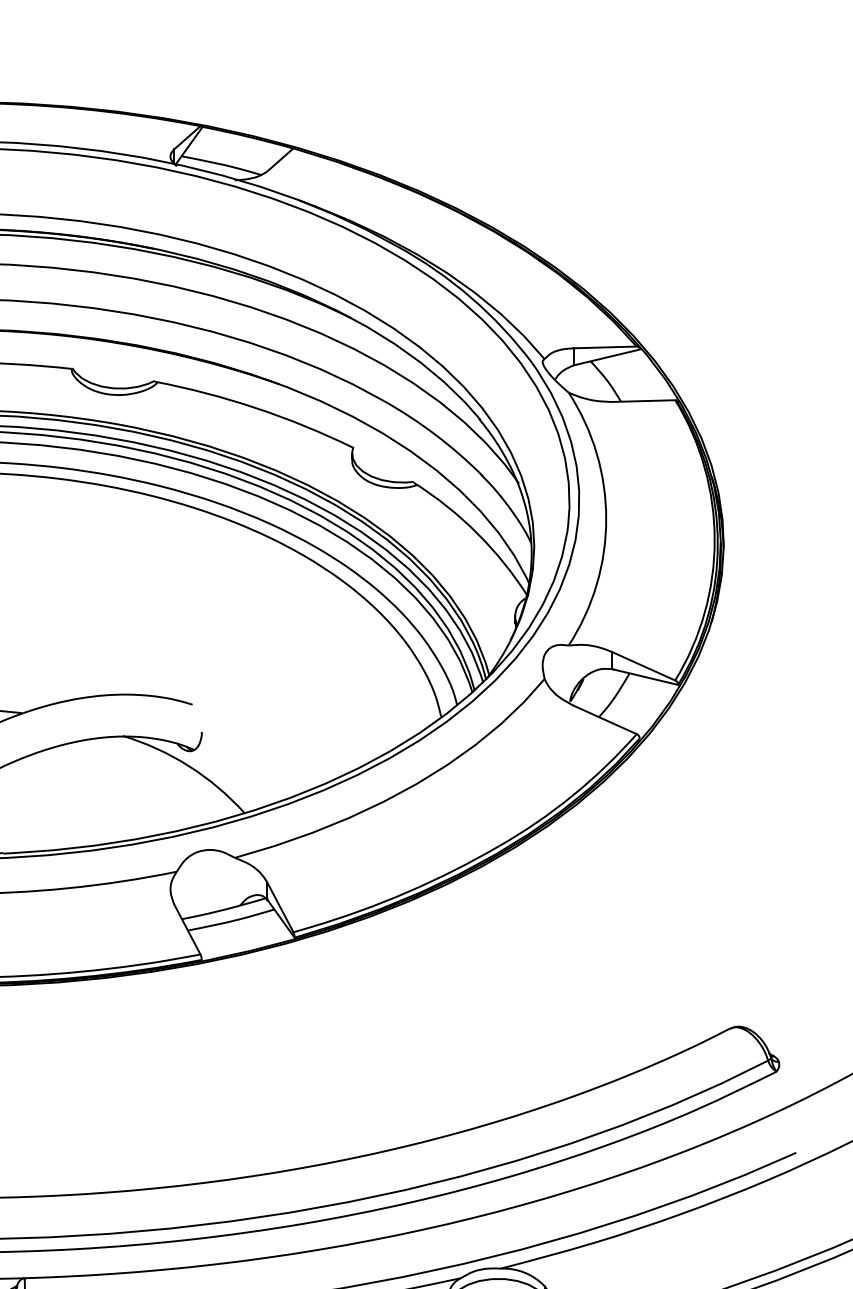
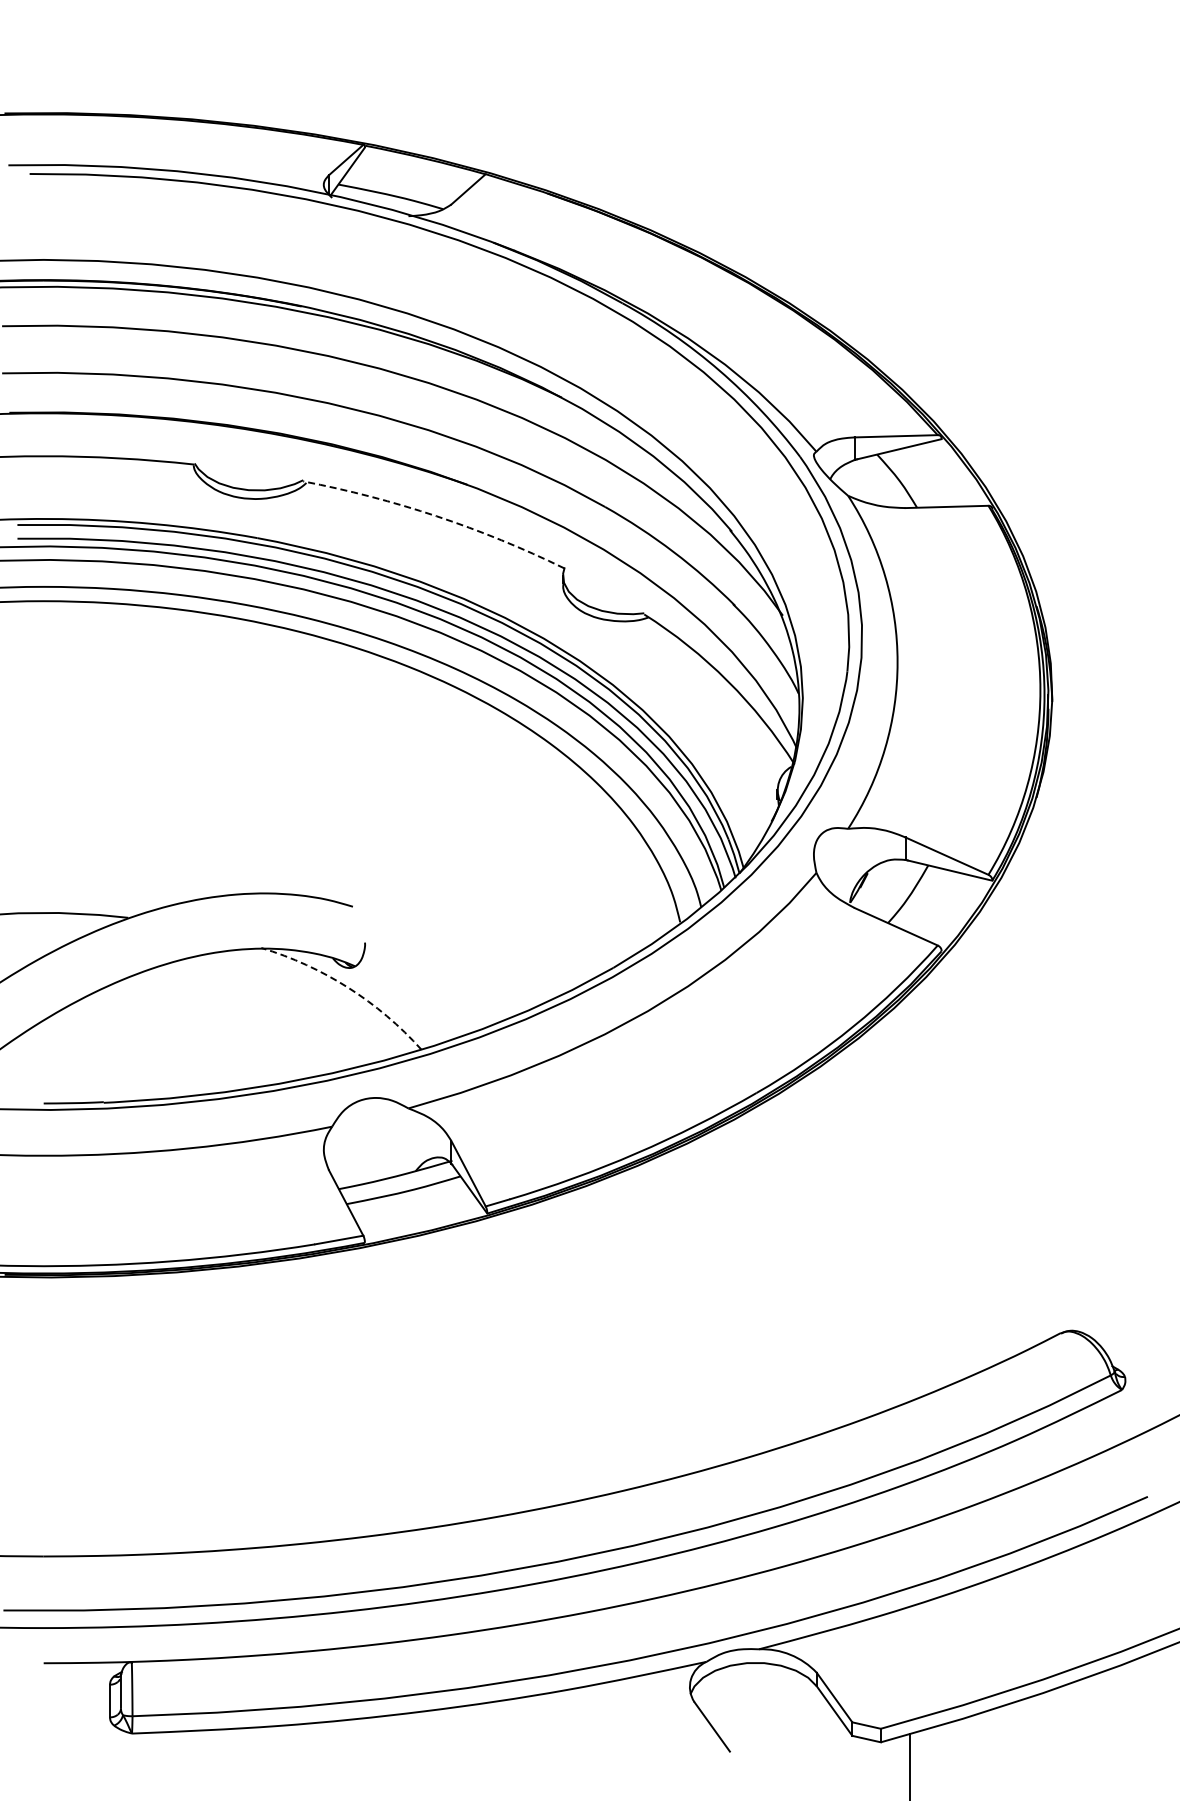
arc: (256, 408) -> (436, 516), solid -> dashed
arc: (189, 766) -> (348, 987), solid -> dashed

